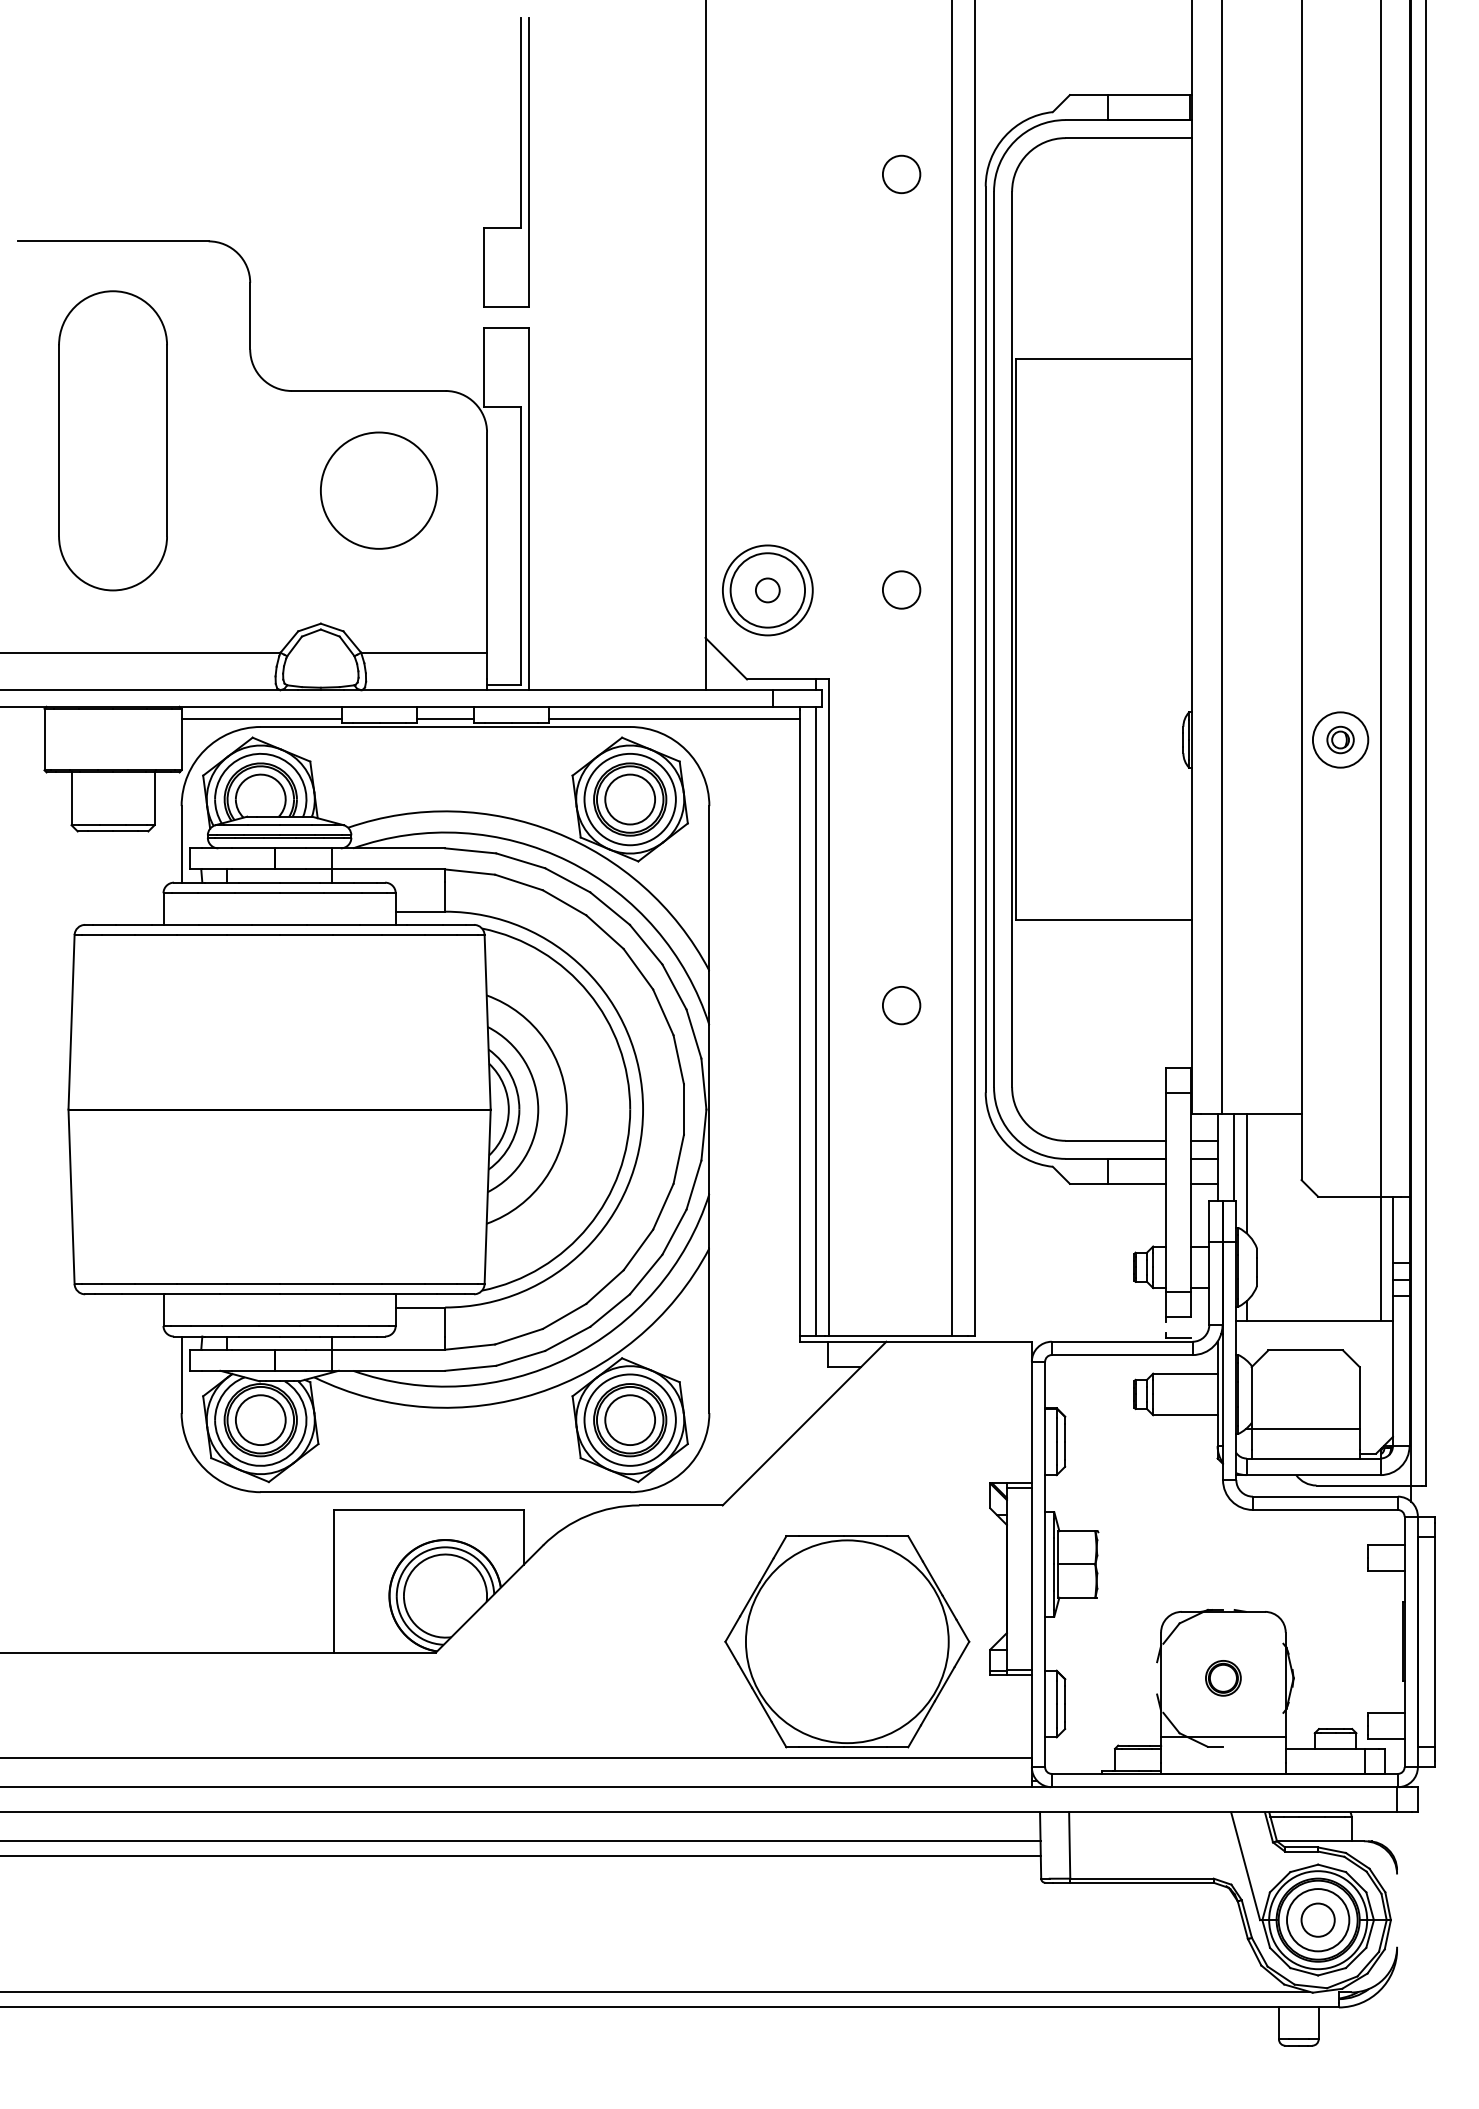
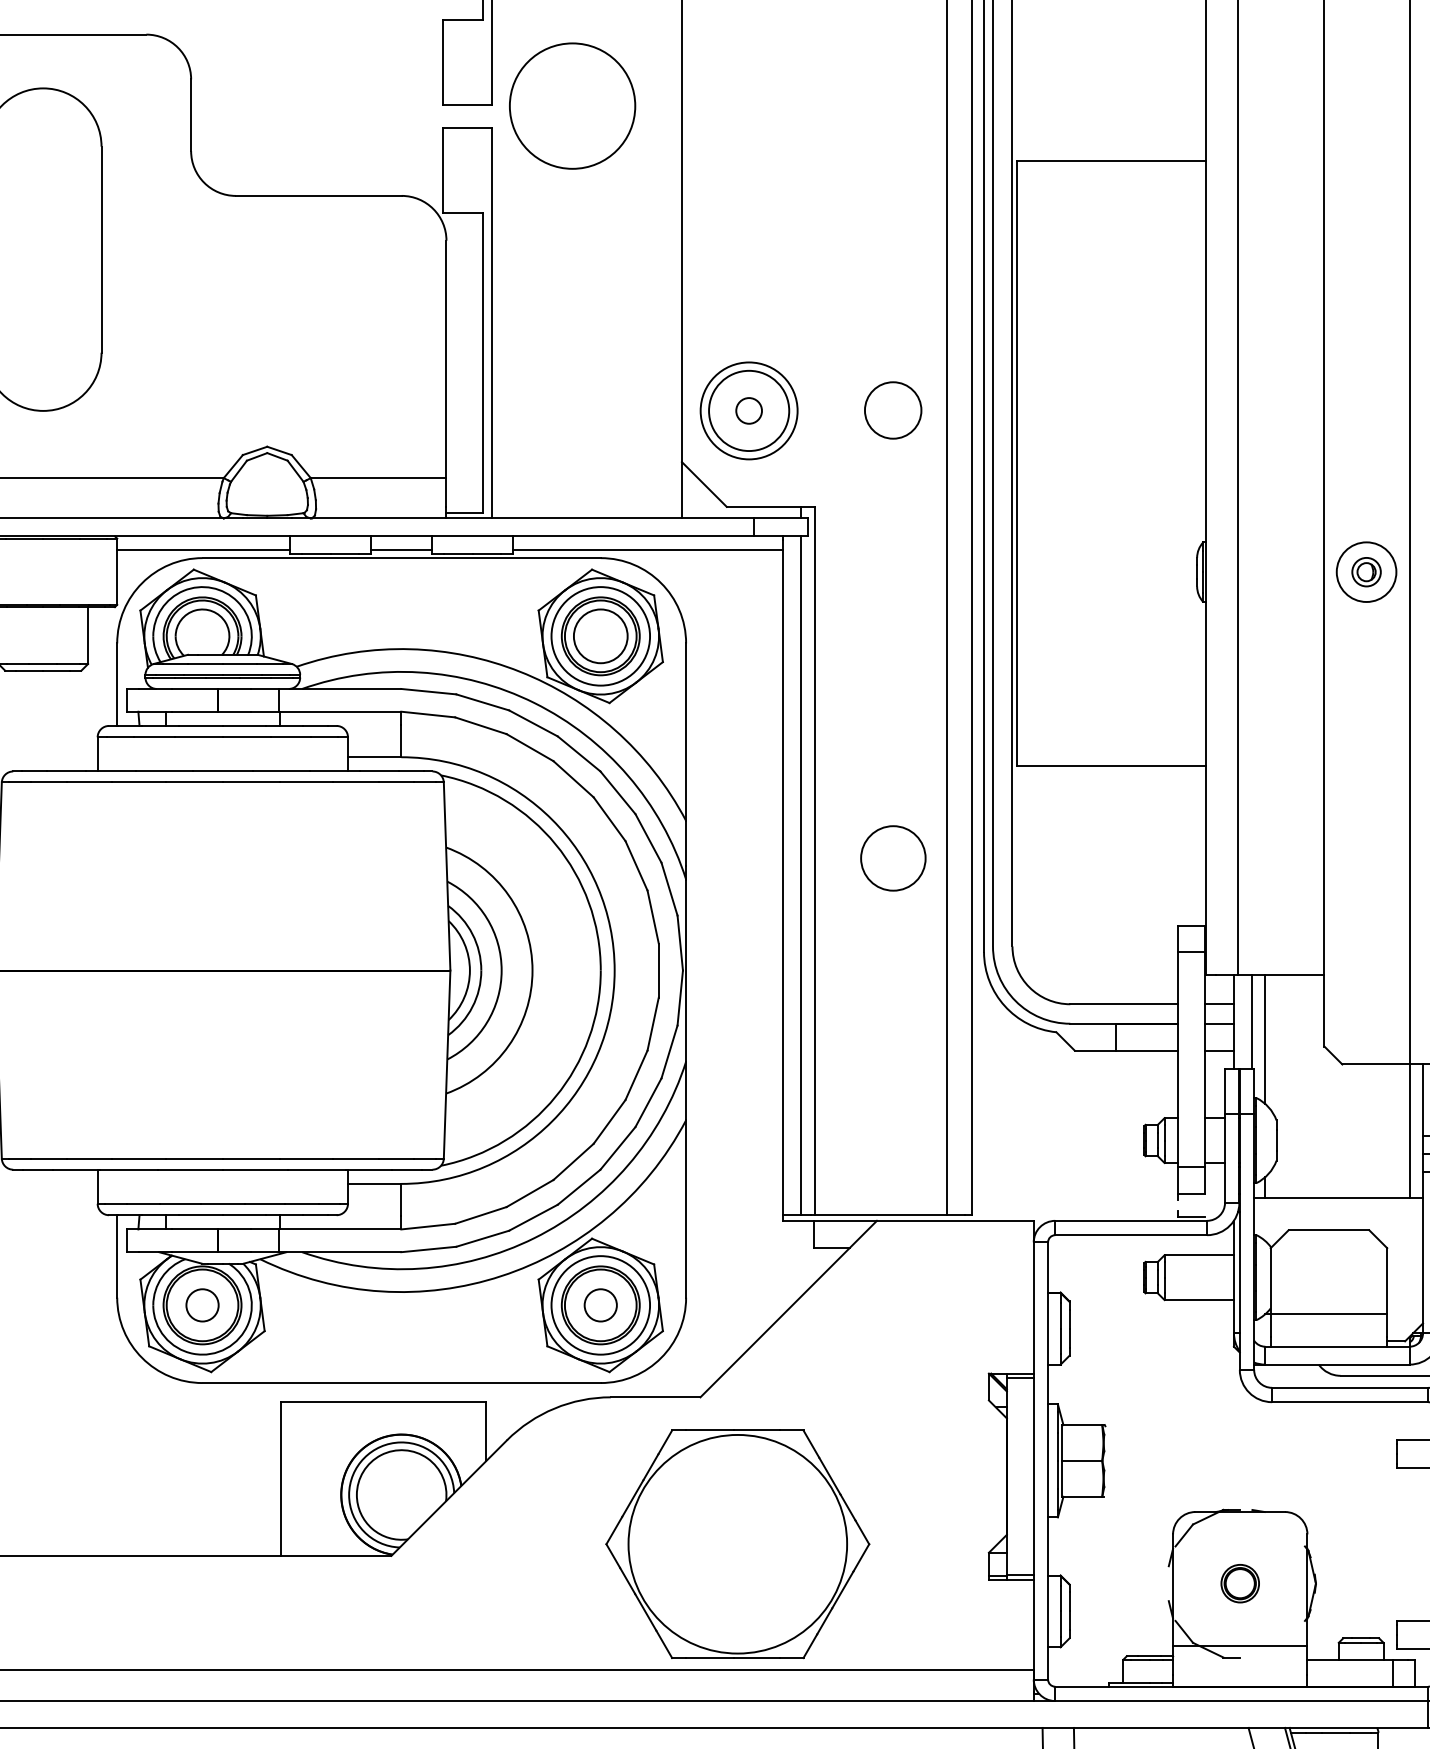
circle: (379, 490) -> (573, 105), moved
circle: (901, 589) -> (893, 409), size x1.4
circle: (901, 1005) -> (893, 858), size x1.6
circle: (260, 1420) -> (202, 1305), size x0.6
circle: (630, 1420) -> (601, 1305), size x0.6
part: (847, 1641) -> (738, 1543), moved

